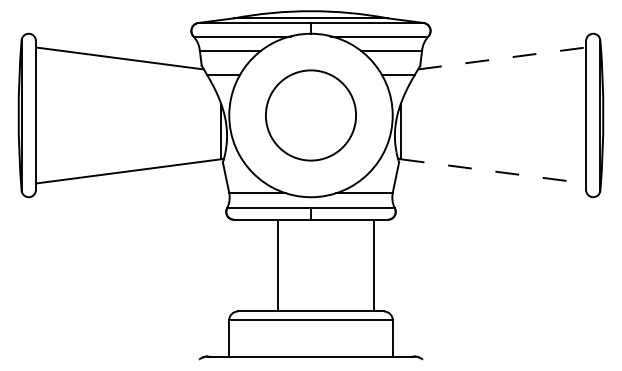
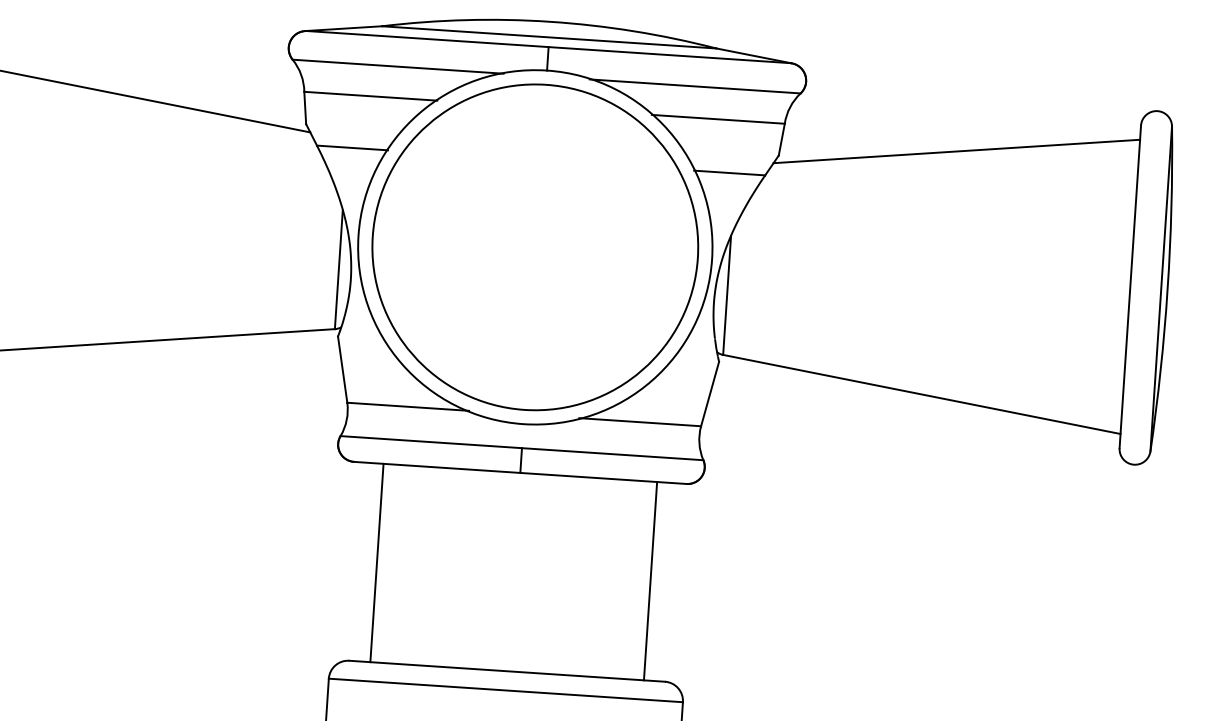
line: (502, 58) -> (957, 151), dashed -> solid
circle: (310, 115) -> (534, 247), size x1.67
line: (493, 171) -> (922, 394), dashed -> solid
line: (277, 265) -> (376, 562), moved

